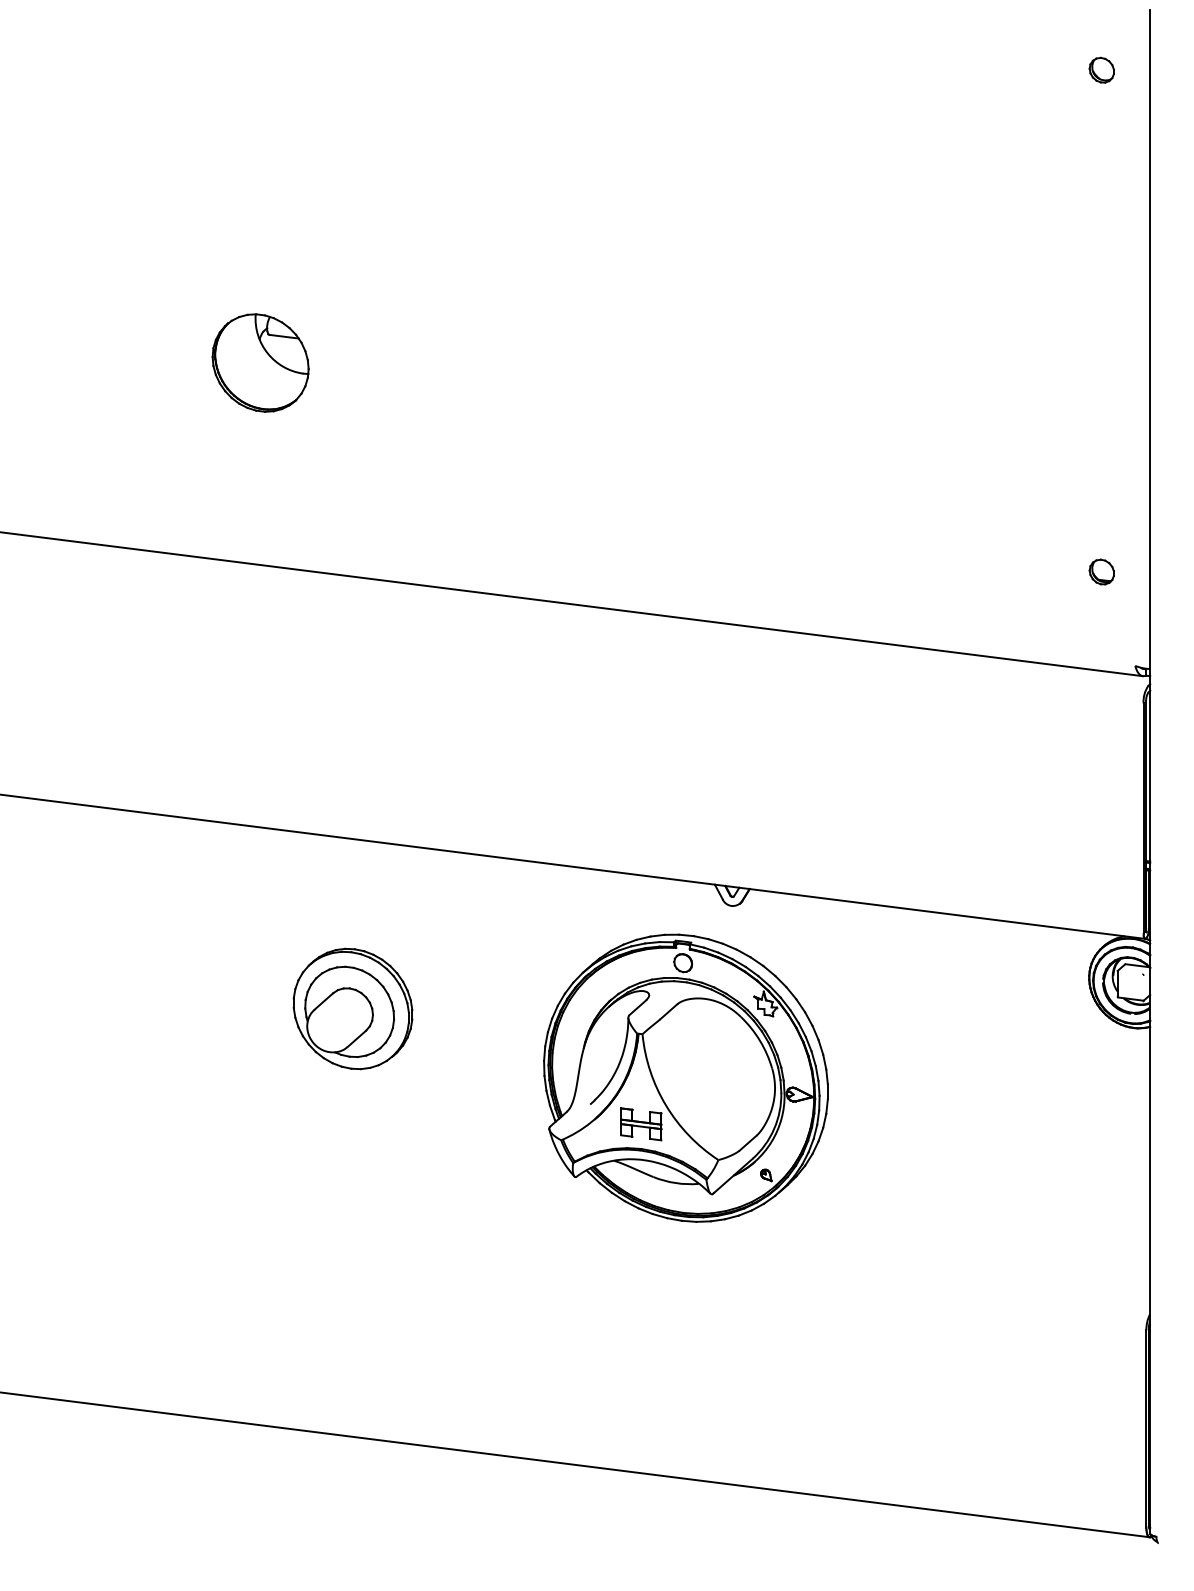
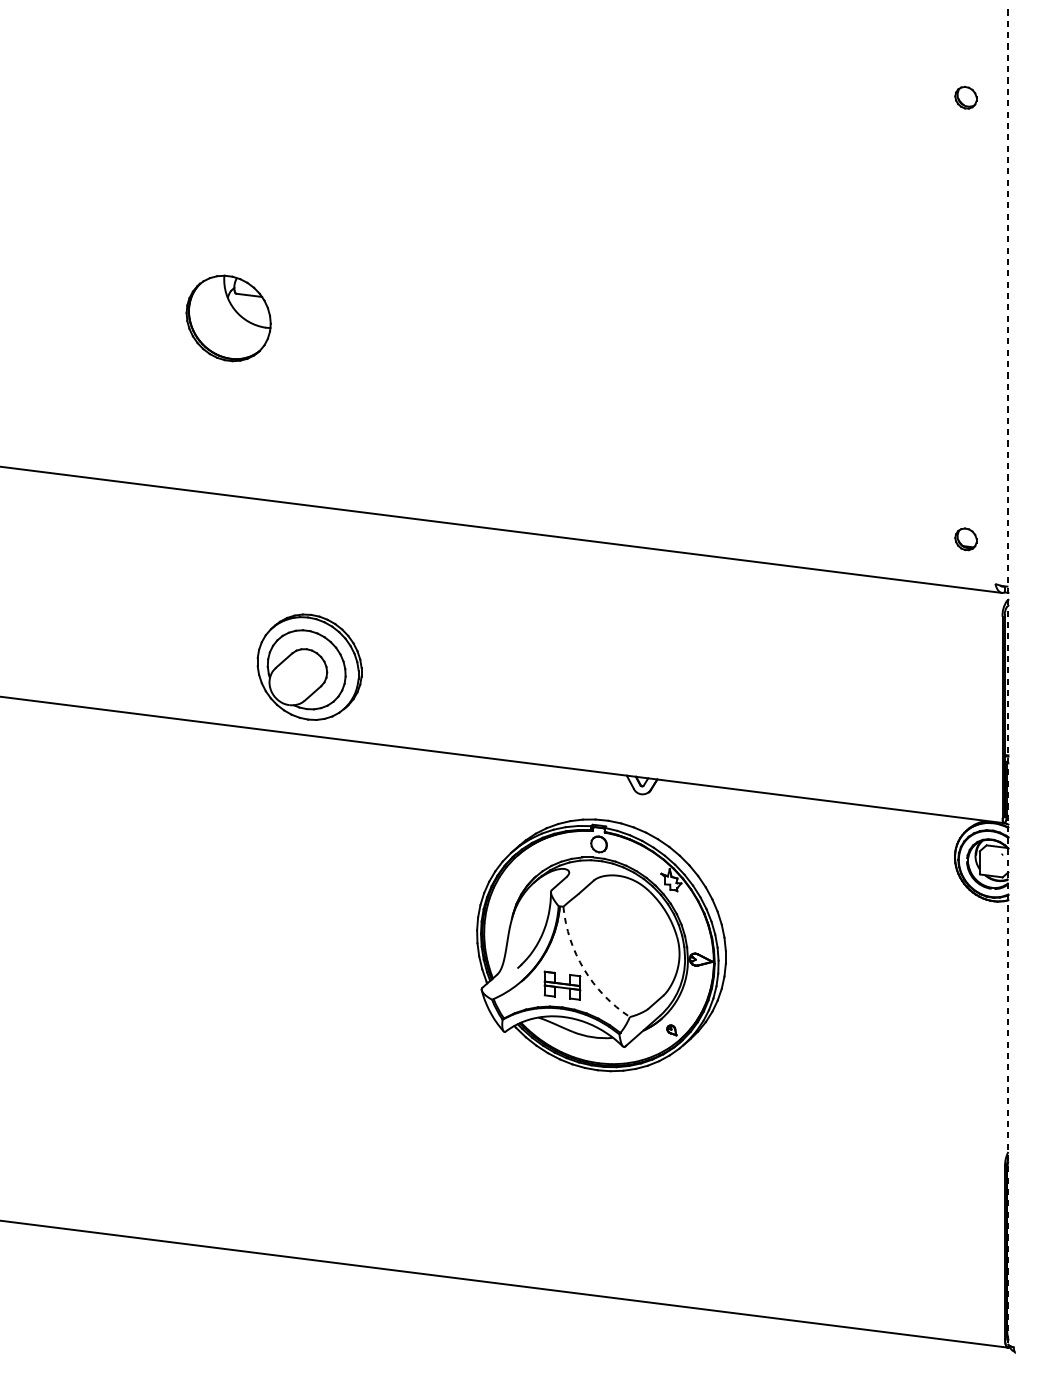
part: (1101, 69) -> (965, 97), moved
part: (1101, 571) -> (965, 538), moved
line: (1150, 772) -> (1008, 677), solid -> dashed
part: (352, 1008) -> (309, 666), moved
arc: (666, 1105) -> (584, 969), solid -> dashed

